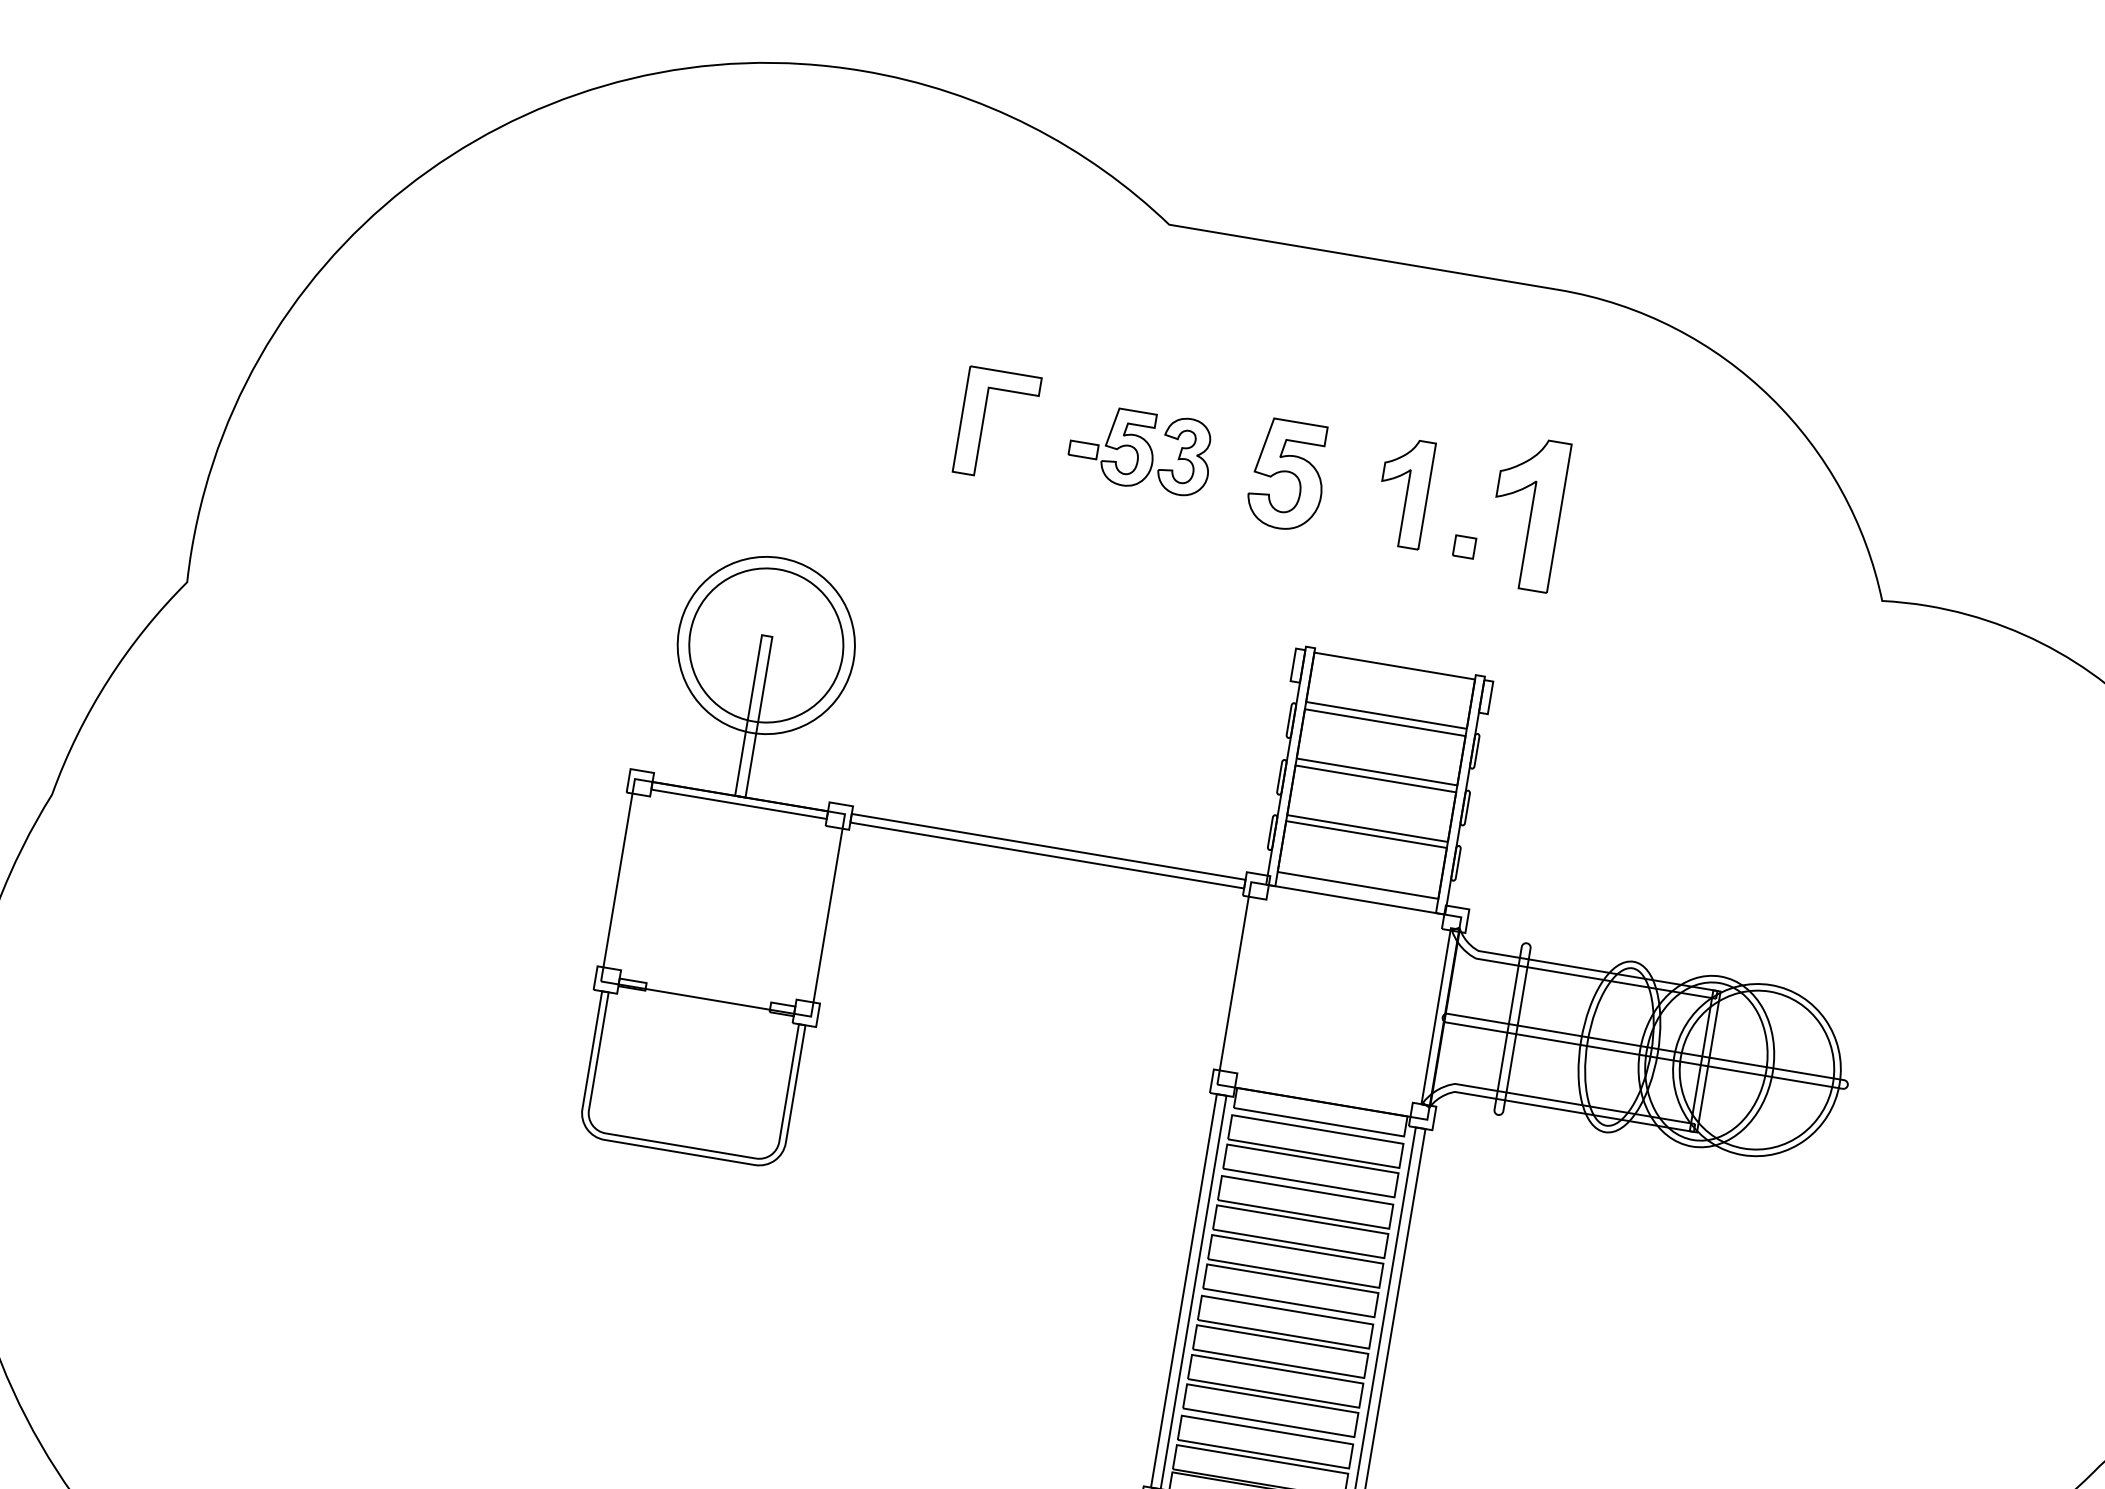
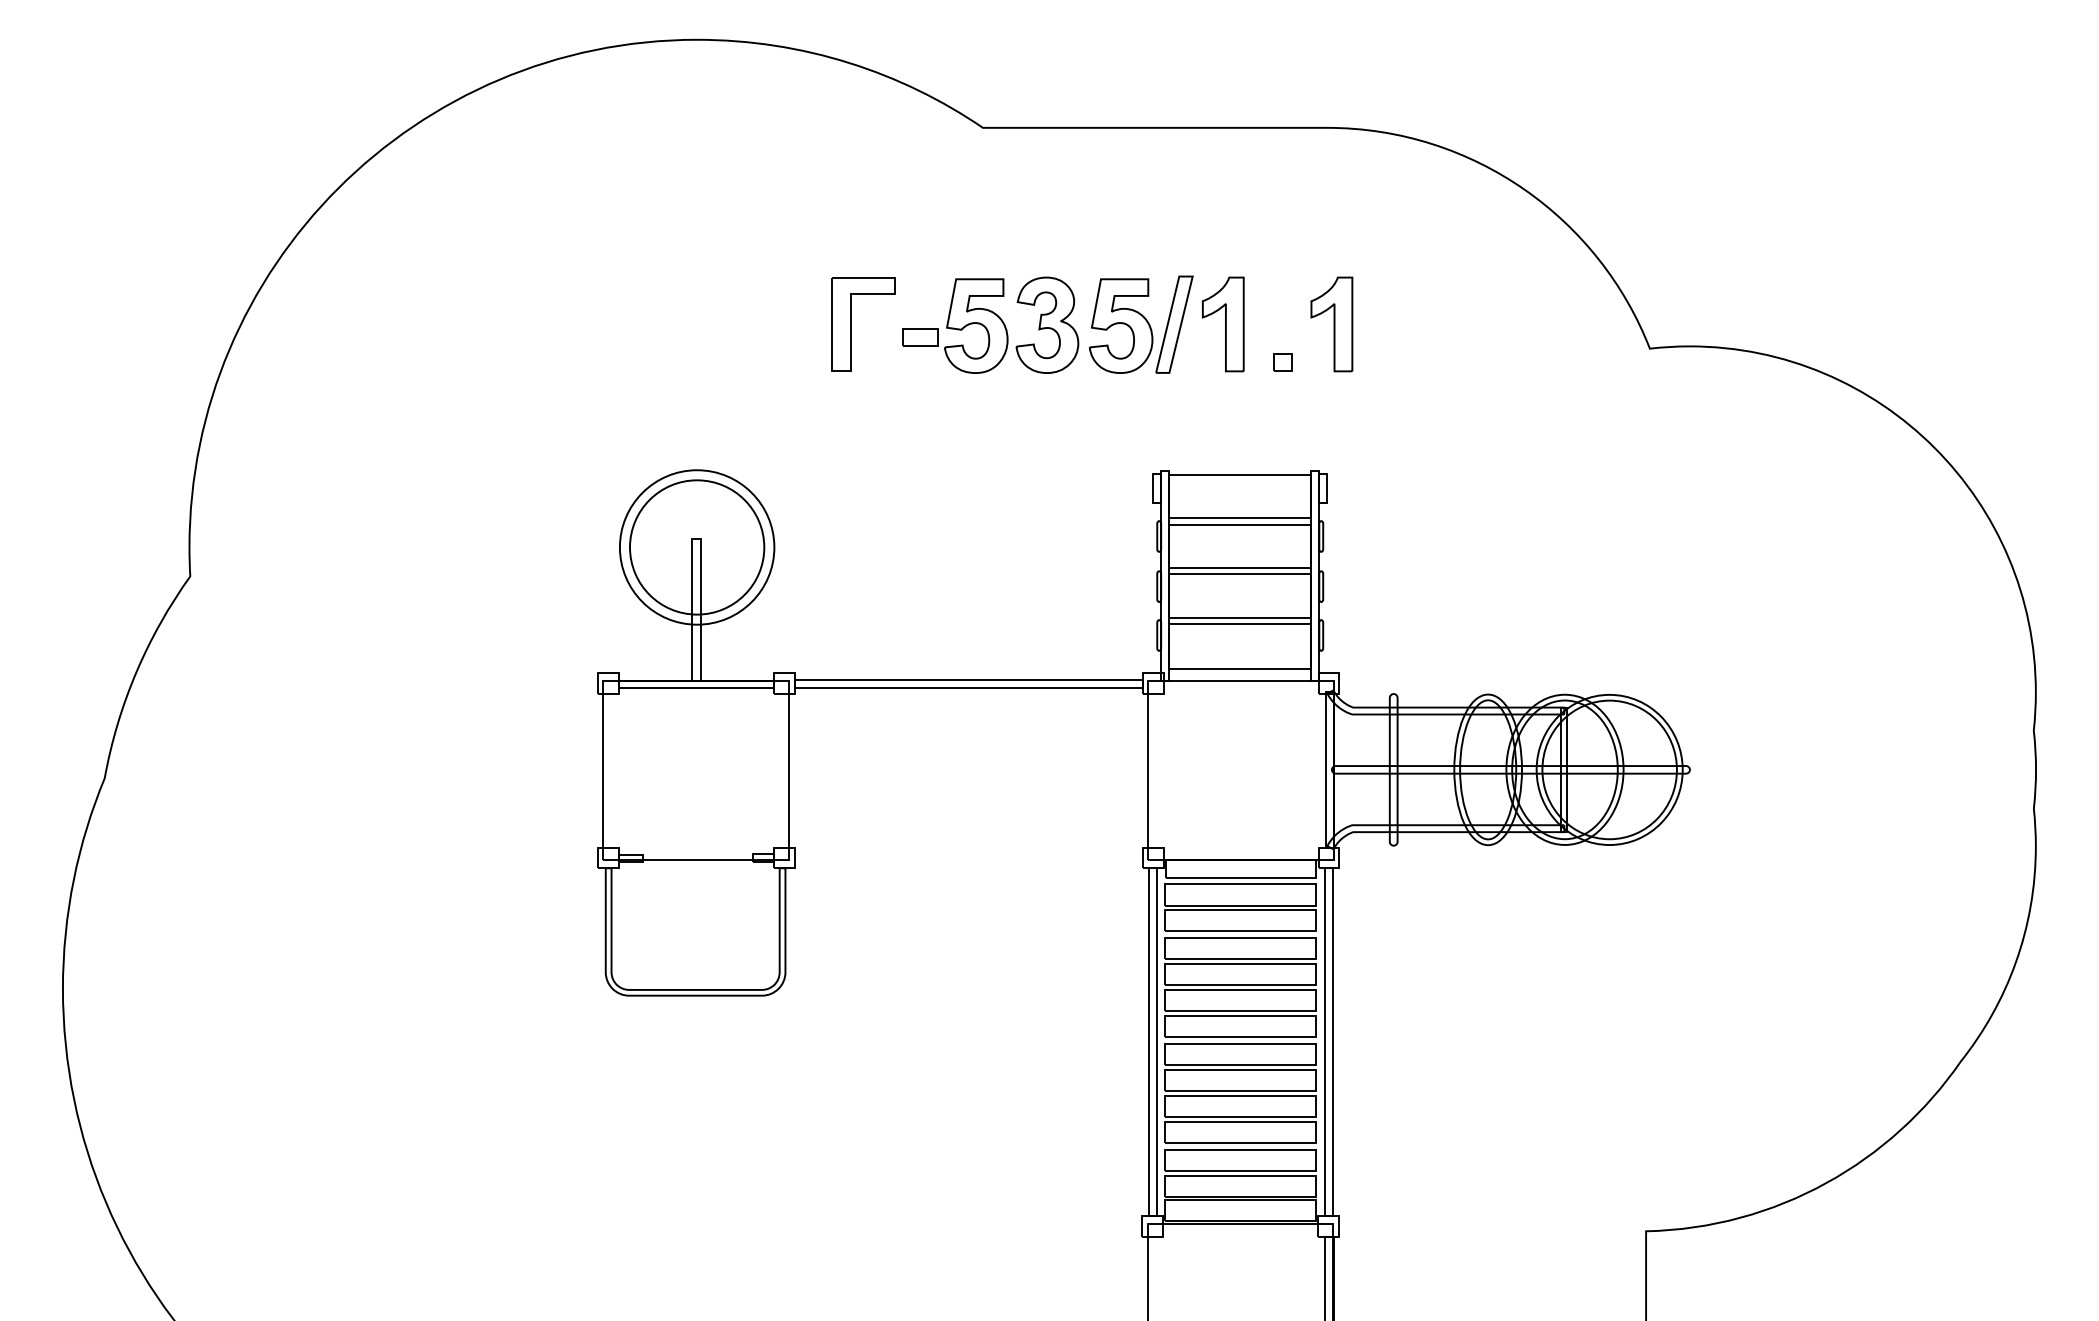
part: (1140, 448) -> (990, 324), size x1.43
part: (1348, 483) -> (1174, 324), added
part: (1526, 513) -> (1331, 324), size x0.71

